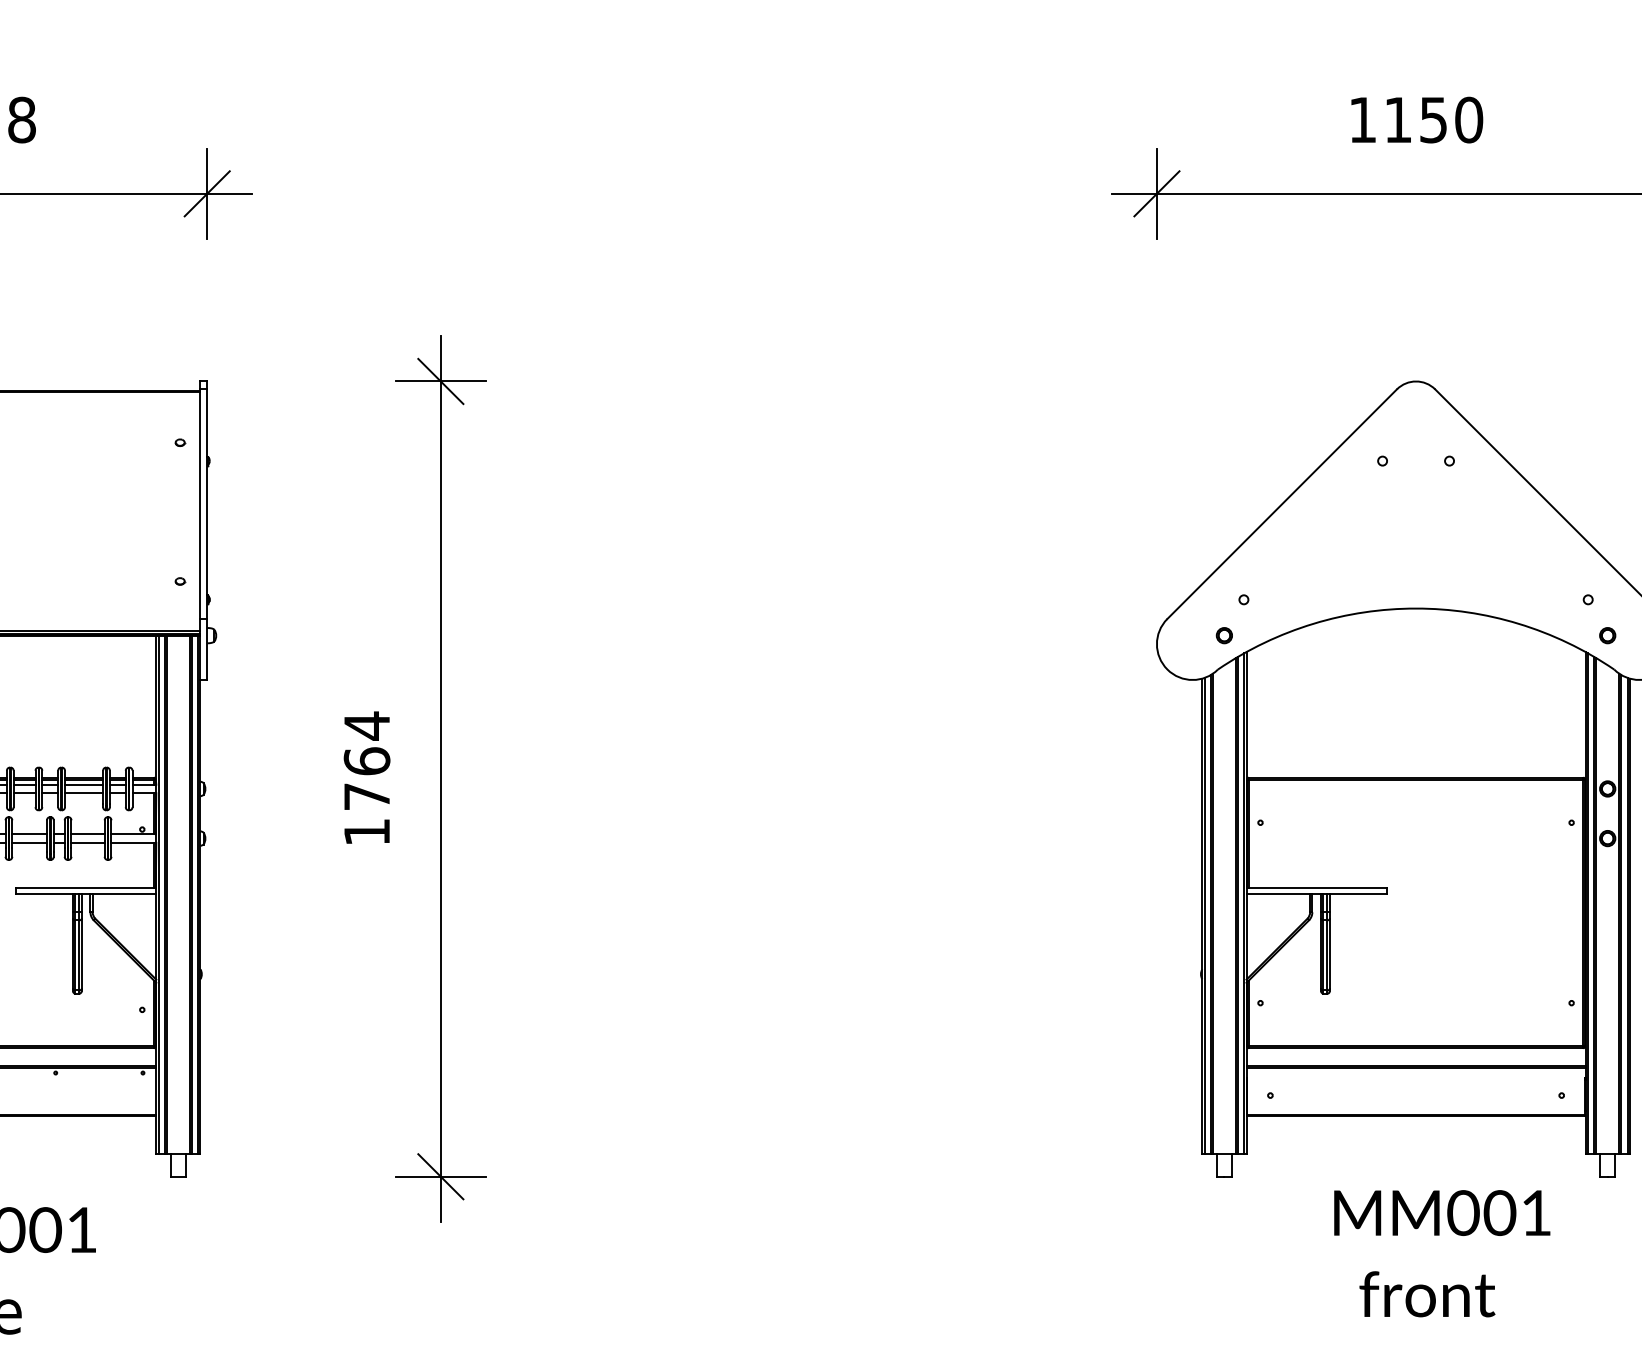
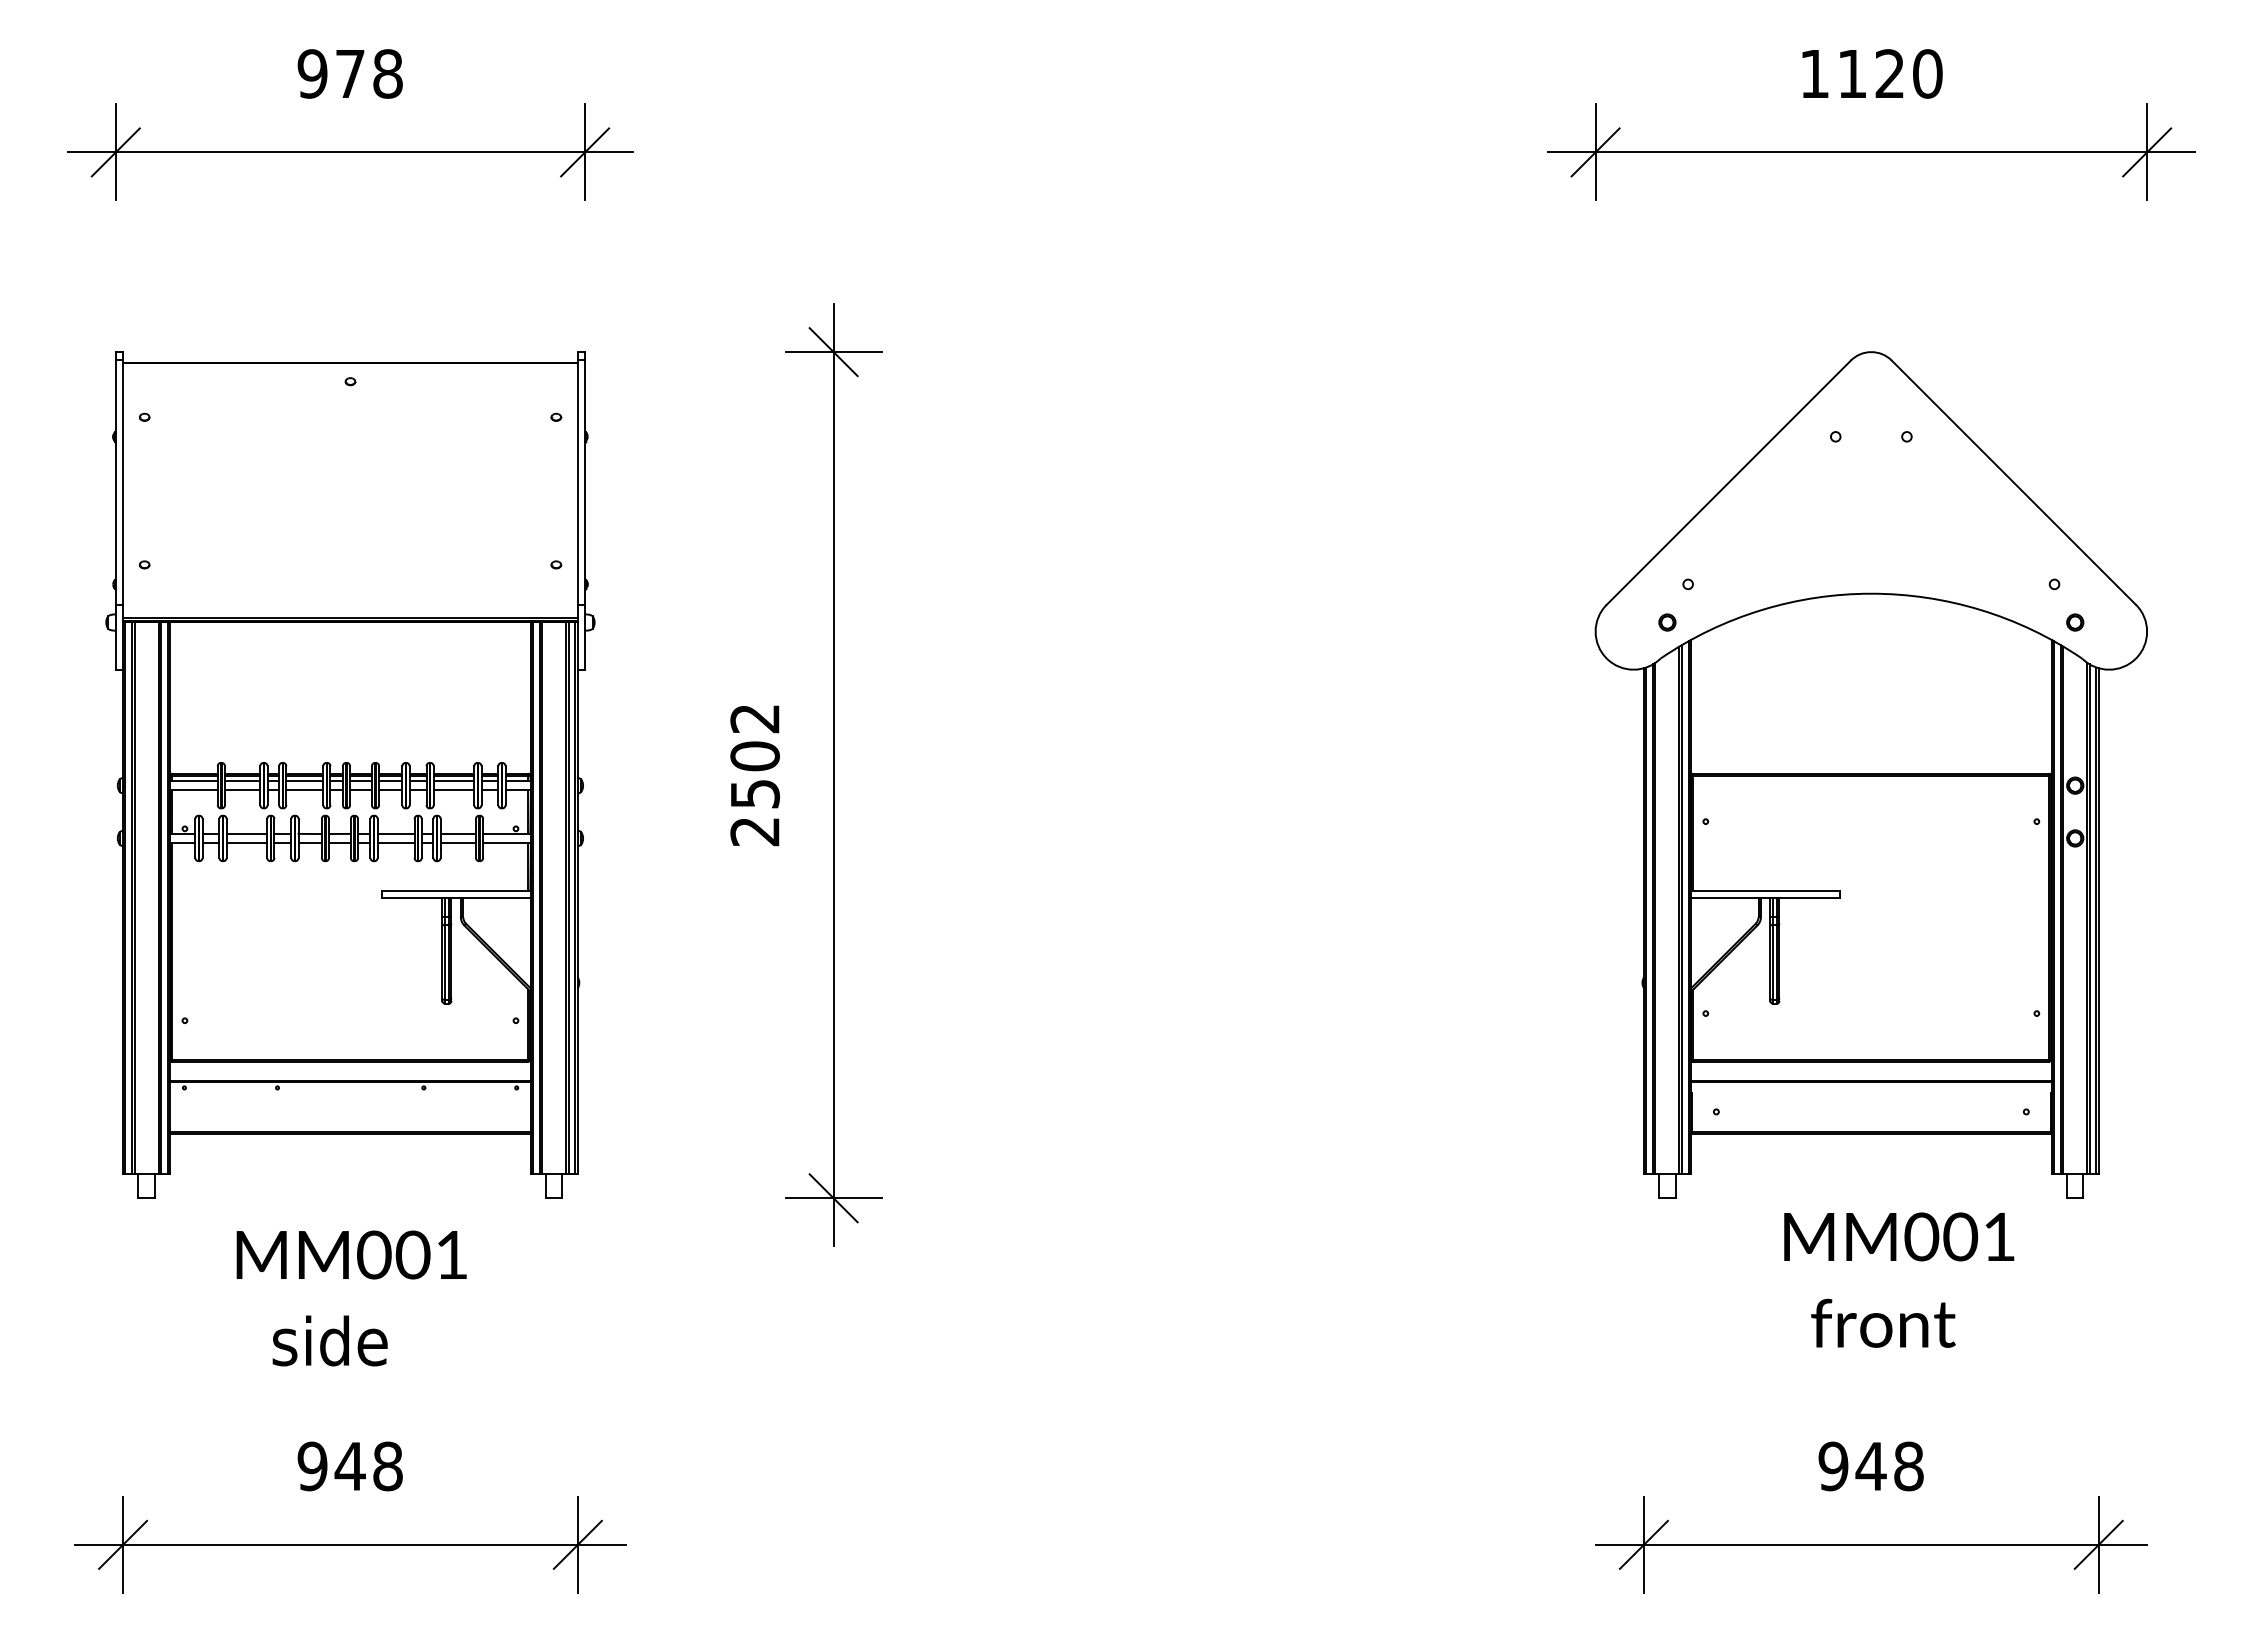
text: (1433, 119) -> (1889, 73), 1150 -> 1120
text: (366, 778) -> (754, 774), 1764 -> 2502

